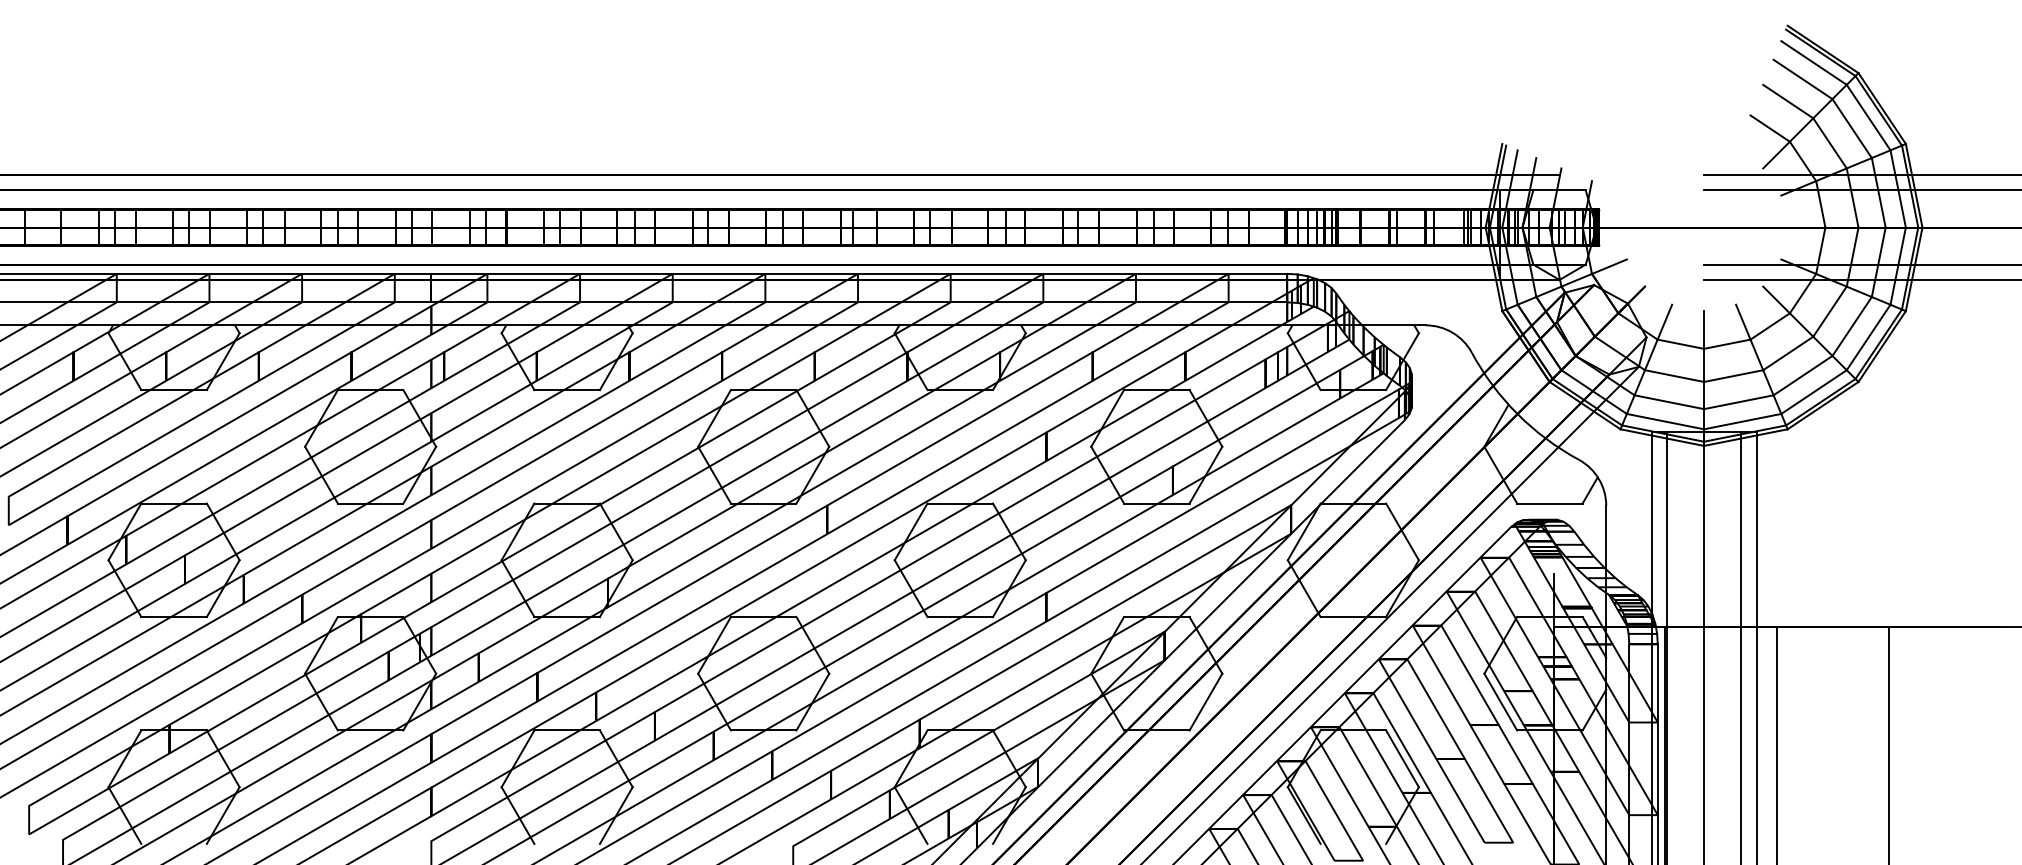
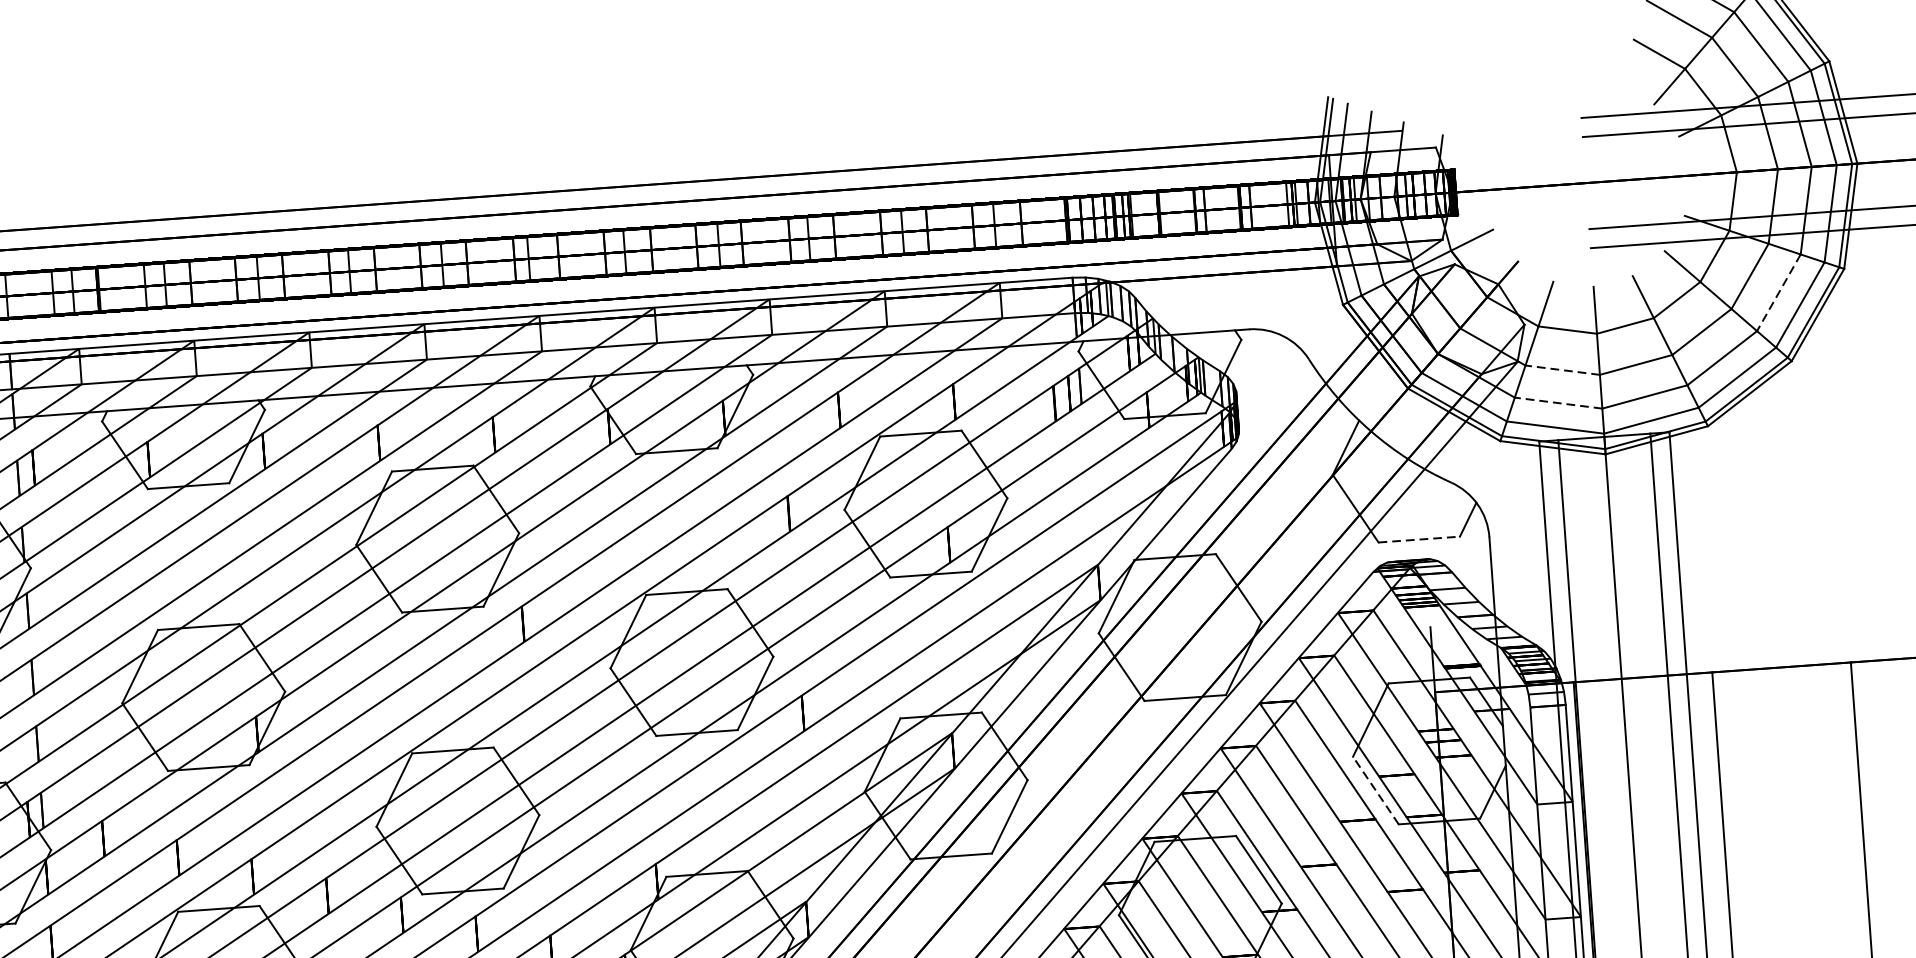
line: (1851, 326) -> (1778, 292), solid -> dashed
line: (1674, 375) -> (1562, 369), solid -> dashed
line: (1668, 402) -> (1557, 403), solid -> dashed
line: (1549, 503) -> (1418, 539), solid -> dashed
line: (1500, 702) -> (1375, 791), solid -> dashed

